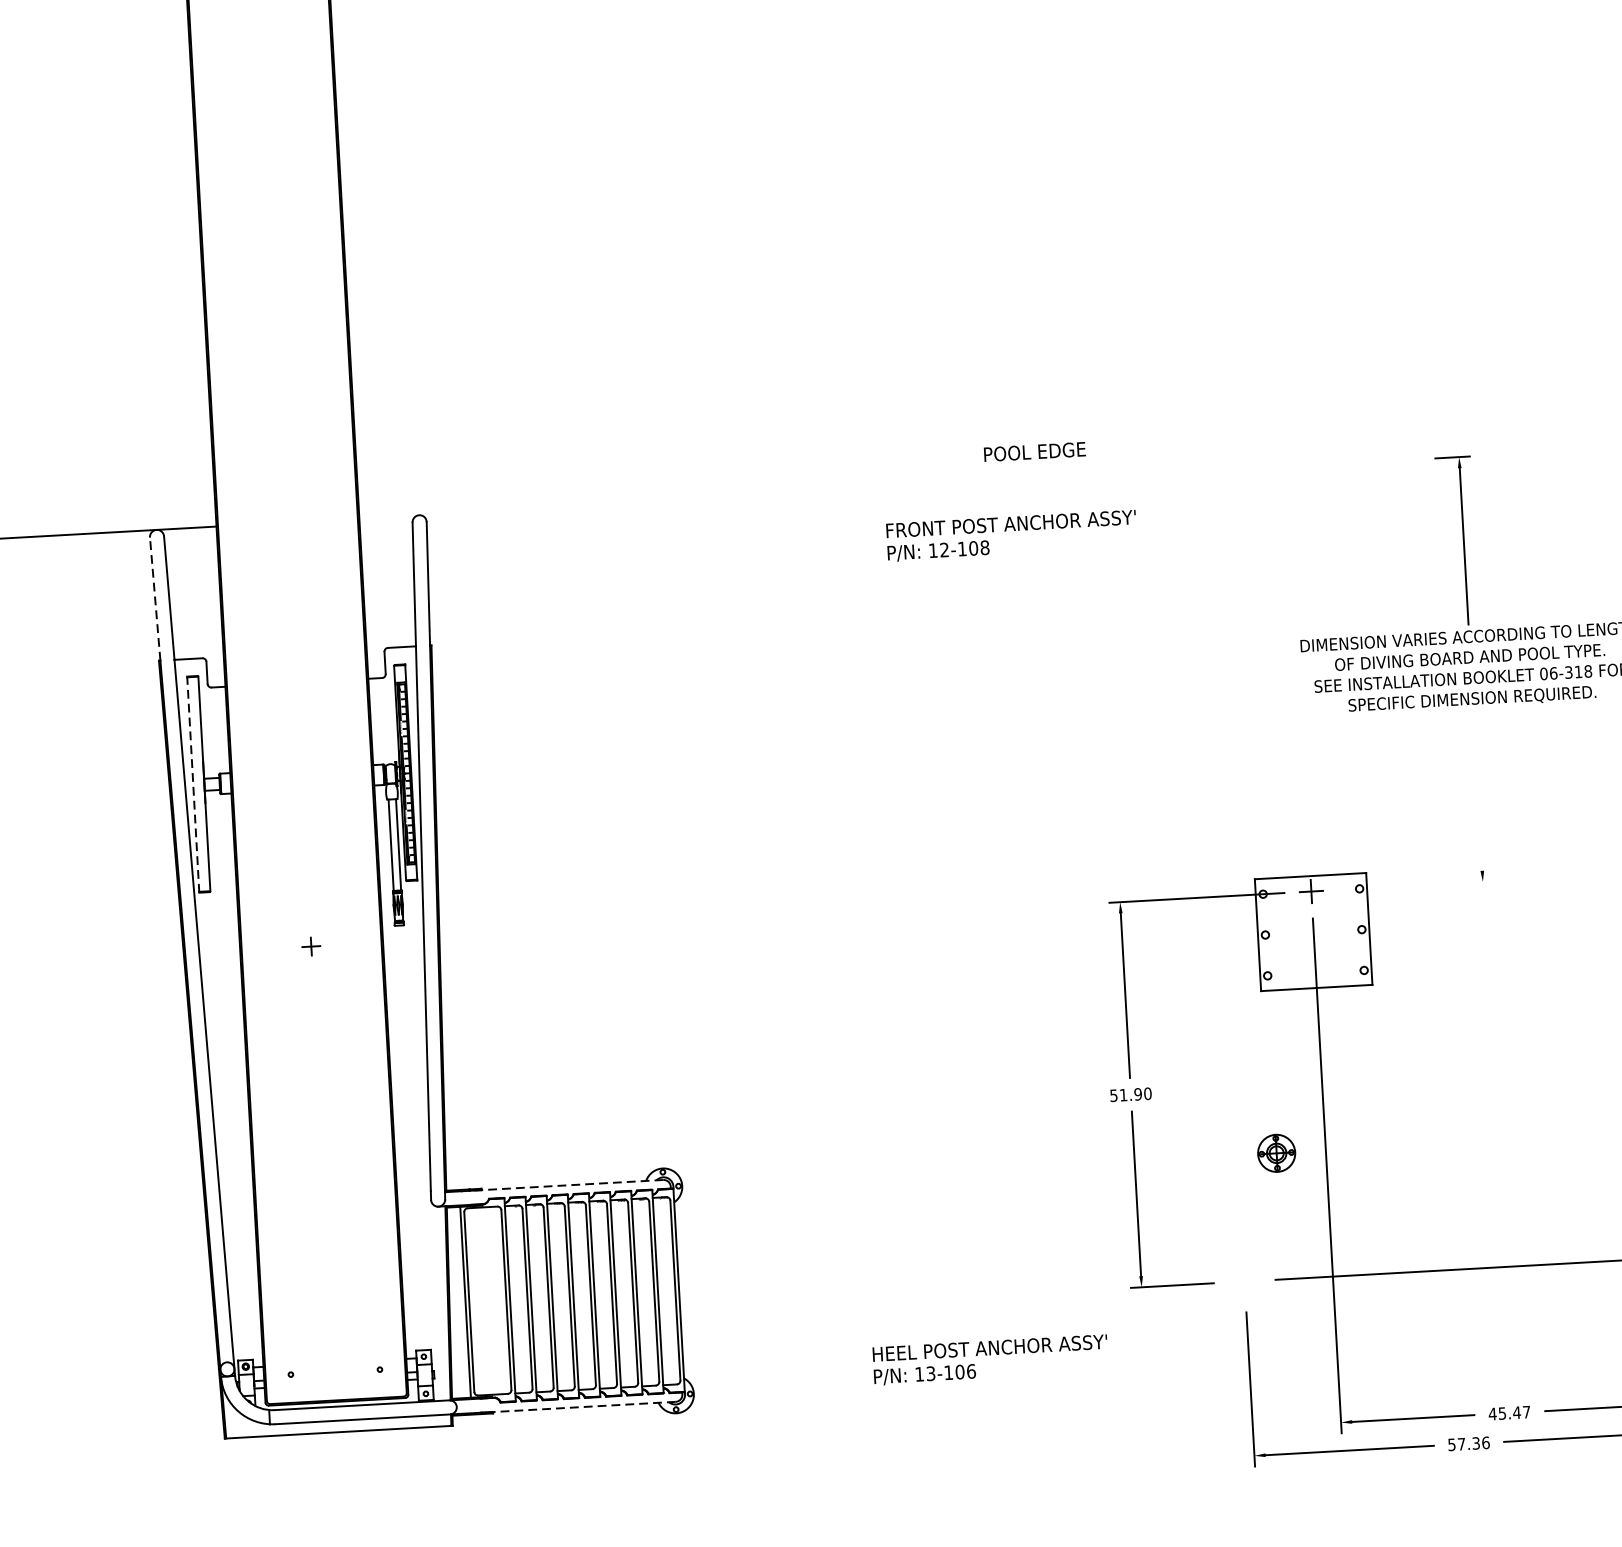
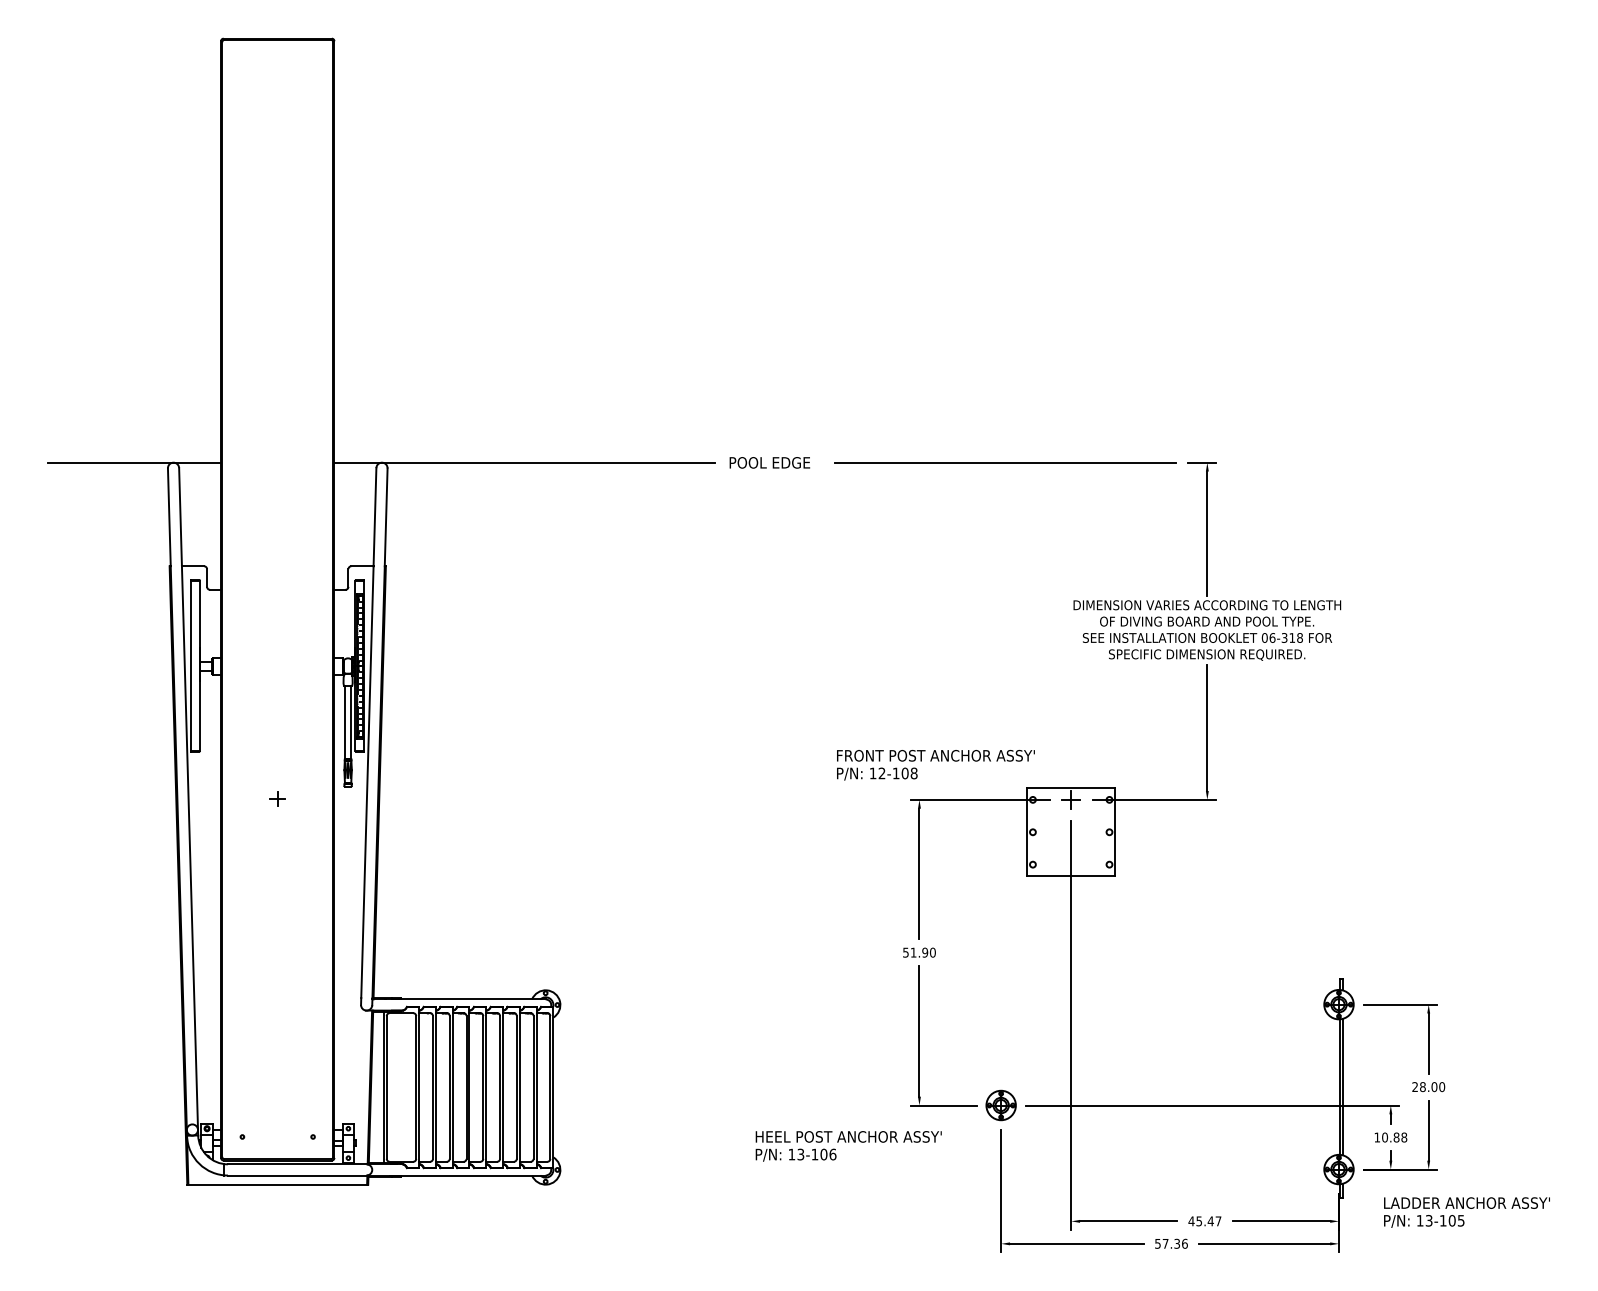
text: (1034, 451) -> (769, 462), moved
line: (1204, 471) -> (1005, 462), added
line: (598, 504) -> (524, 462), added
text: (1011, 536) -> (935, 765), moved
line: (155, 599) -> (169, 517), dashed -> solid
line: (193, 784) -> (191, 665), dashed -> solid
line: (1477, 790) -> (1207, 727), added
line: (1415, 885) -> (1153, 799), added
part: (1275, 1153) -> (1000, 1105), moved
line: (561, 1185) -> (464, 999), dashed -> solid
text: (990, 1360) -> (848, 1146), moved
line: (577, 1407) -> (467, 1175), dashed -> solid

